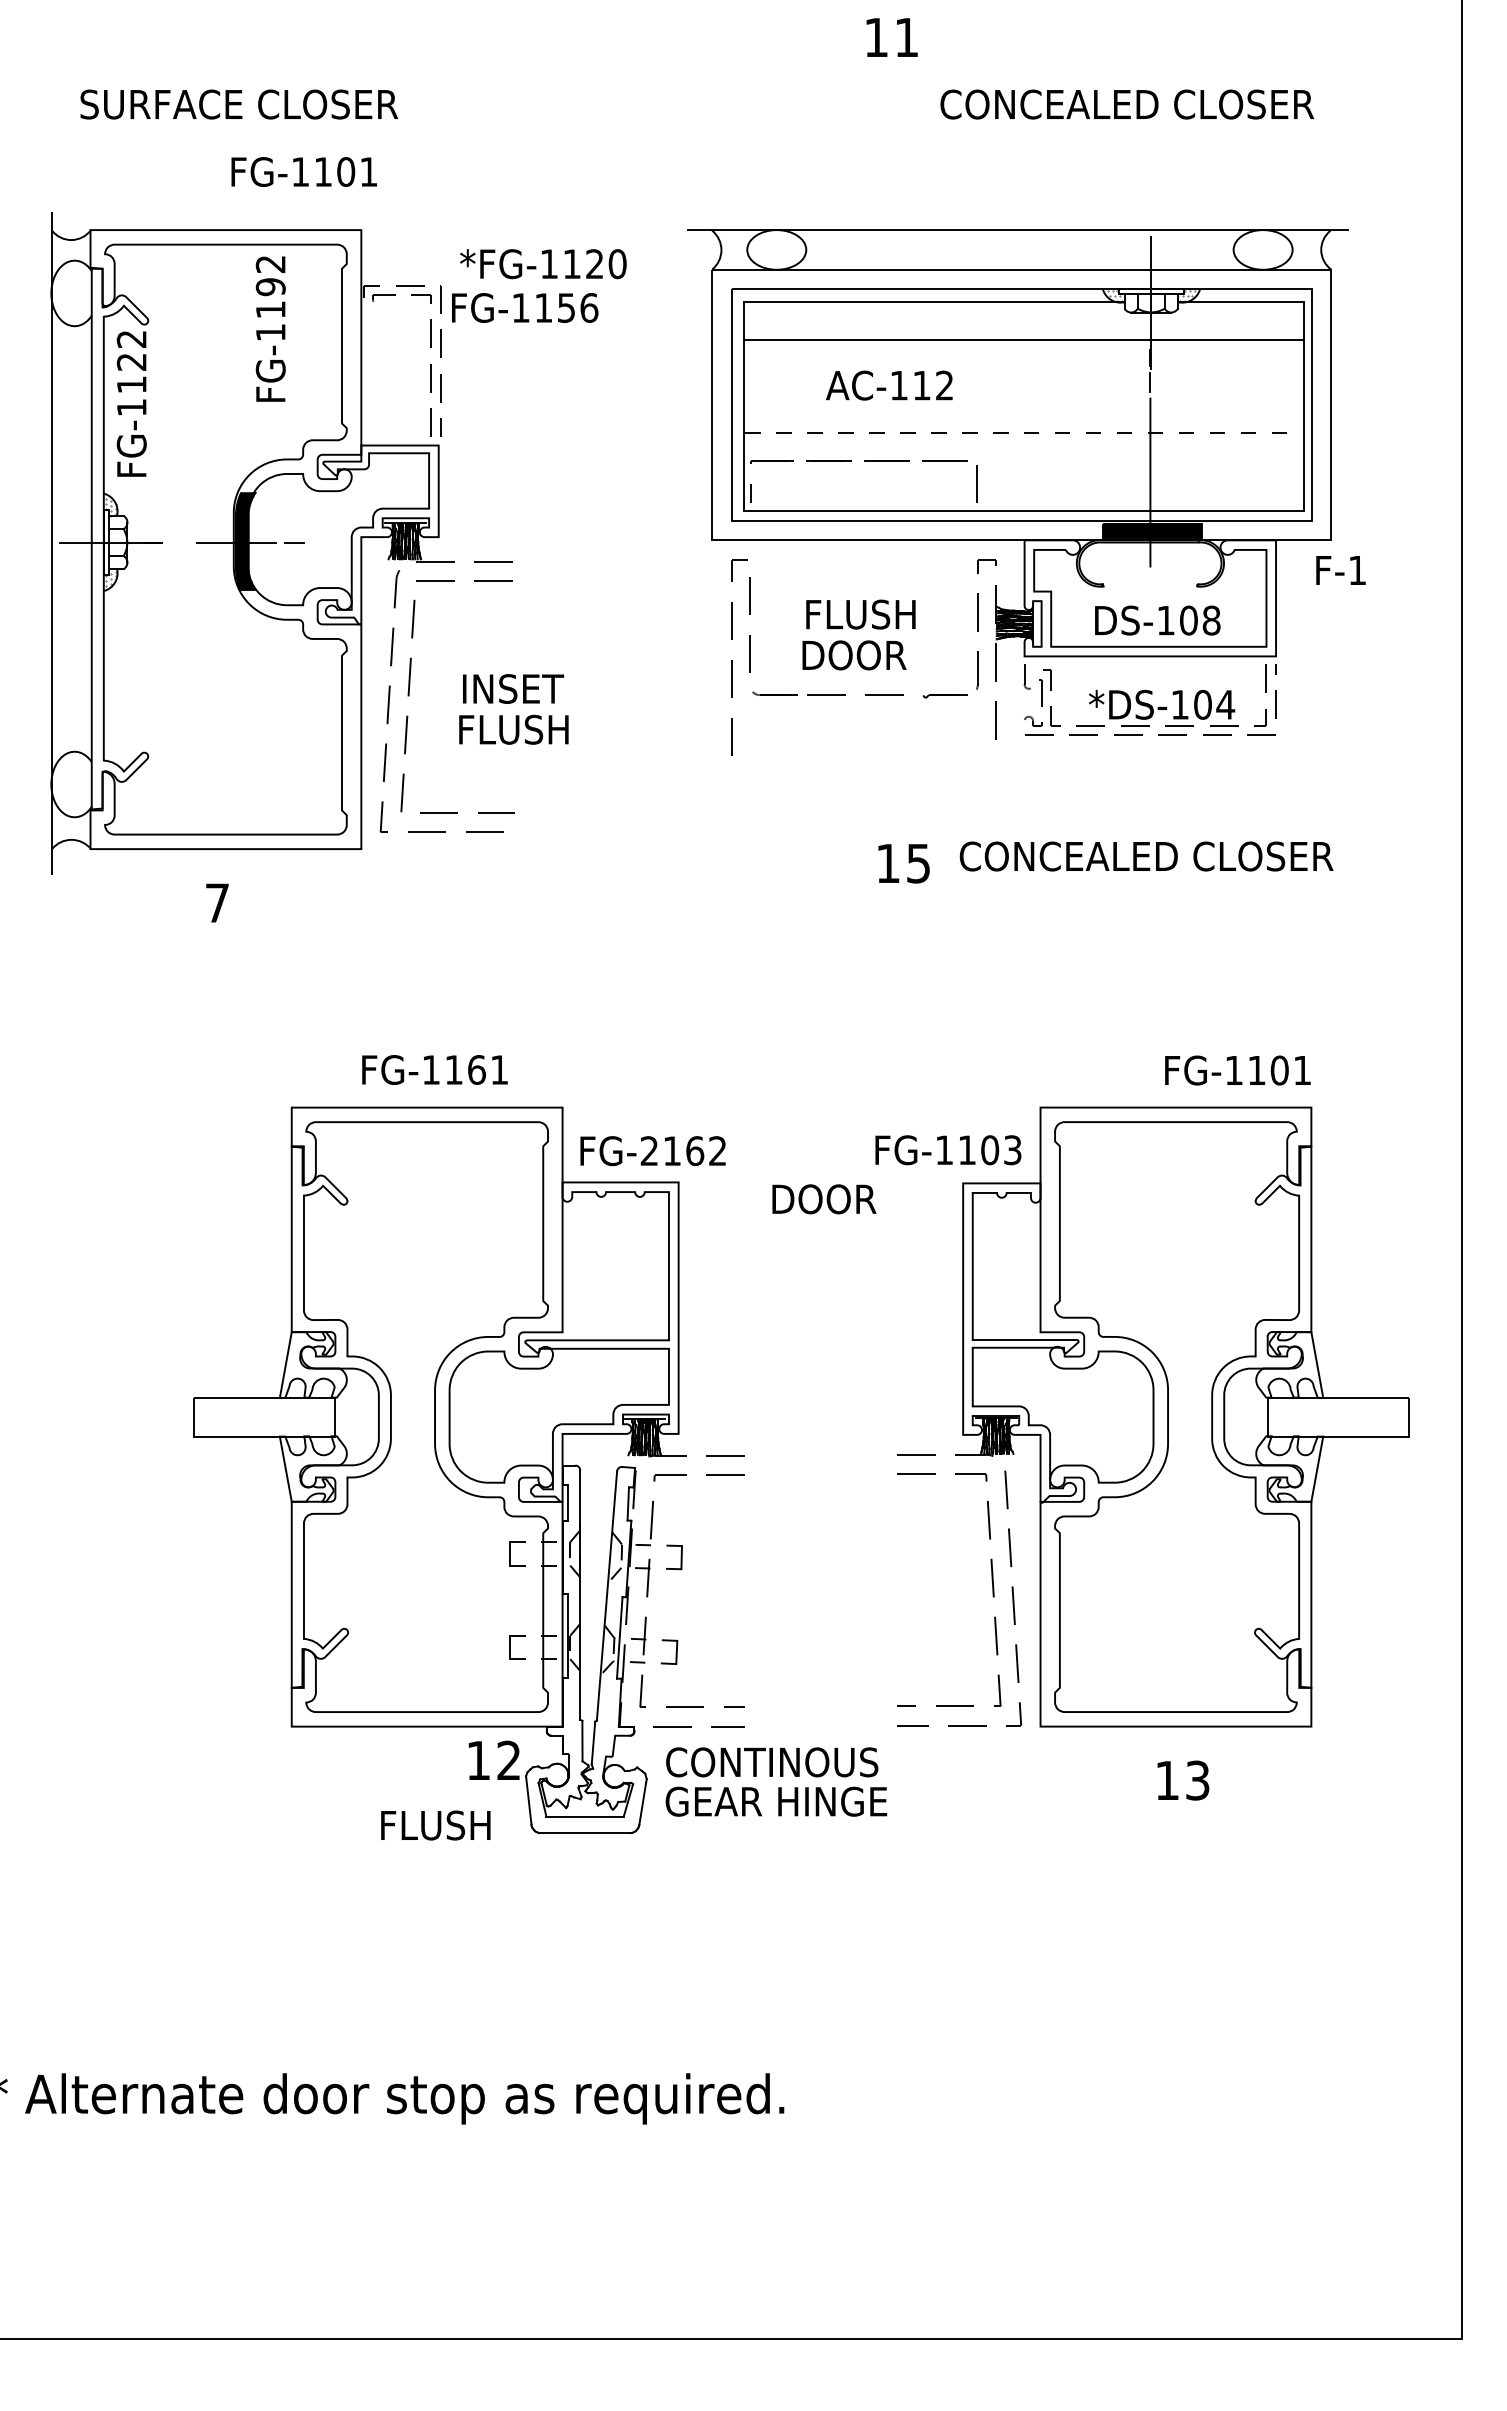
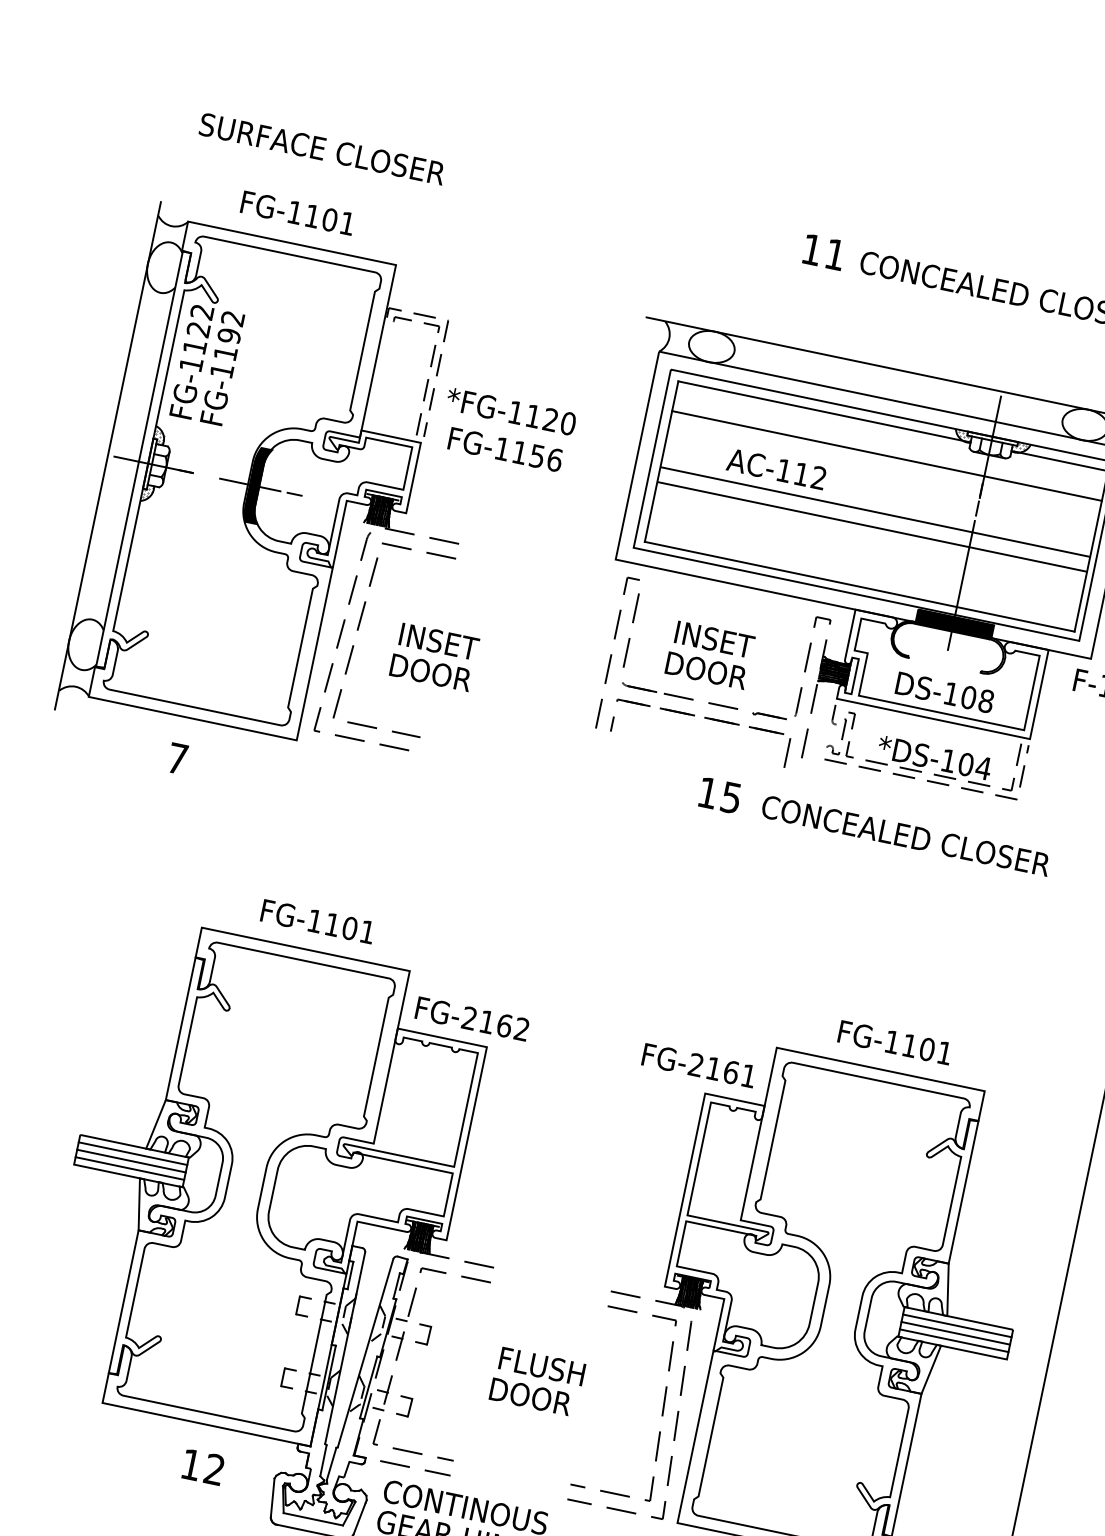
text: (891, 37) -> (823, 252), moved
text: (303, 171) -> (297, 212), moved
text: (543, 264) -> (511, 412), moved
text: (525, 307) -> (505, 449), moved
text: (270, 328) -> (222, 367), moved
line: (1023, 413) -> (875, 512), added
line: (1024, 432) -> (872, 526), dashed -> solid
part: (864, 461) -> (704, 717), moved
text: (862, 614) -> (719, 640), FLUSH -> INSET
text: (515, 729) -> (434, 673), FLUSH -> DOOR
text: (1146, 856) -> (905, 835), moved
text: (903, 863) -> (719, 795), moved
text: (476, 1069) -> (349, 928), FG-1161 -> FG-1101
text: (1237, 1070) -> (894, 1042), moved
text: (978, 1150) -> (722, 1070), FG-1103 -> FG-2161
text: (824, 1199) -> (530, 1396), moved
line: (264, 1407) -> (132, 1153), added
line: (1338, 1407) -> (957, 1325), added
line: (264, 1417) -> (131, 1161), added
line: (1338, 1417) -> (955, 1333), added
line: (264, 1426) -> (129, 1168), added
line: (1338, 1426) -> (954, 1340), added
text: (493, 1759) -> (202, 1466), moved
text: (435, 1825) -> (541, 1366), moved

